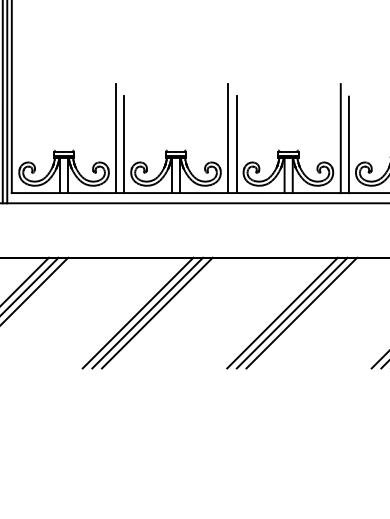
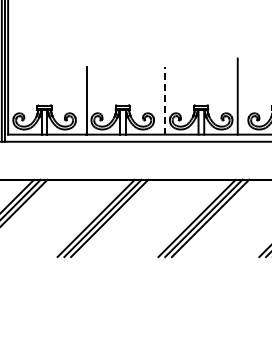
line: (115, 138) -> (80, 96), removed
line: (228, 138) -> (159, 96), removed
line: (237, 144) -> (165, 100), solid -> dashed
line: (349, 144) -> (243, 100), removed

